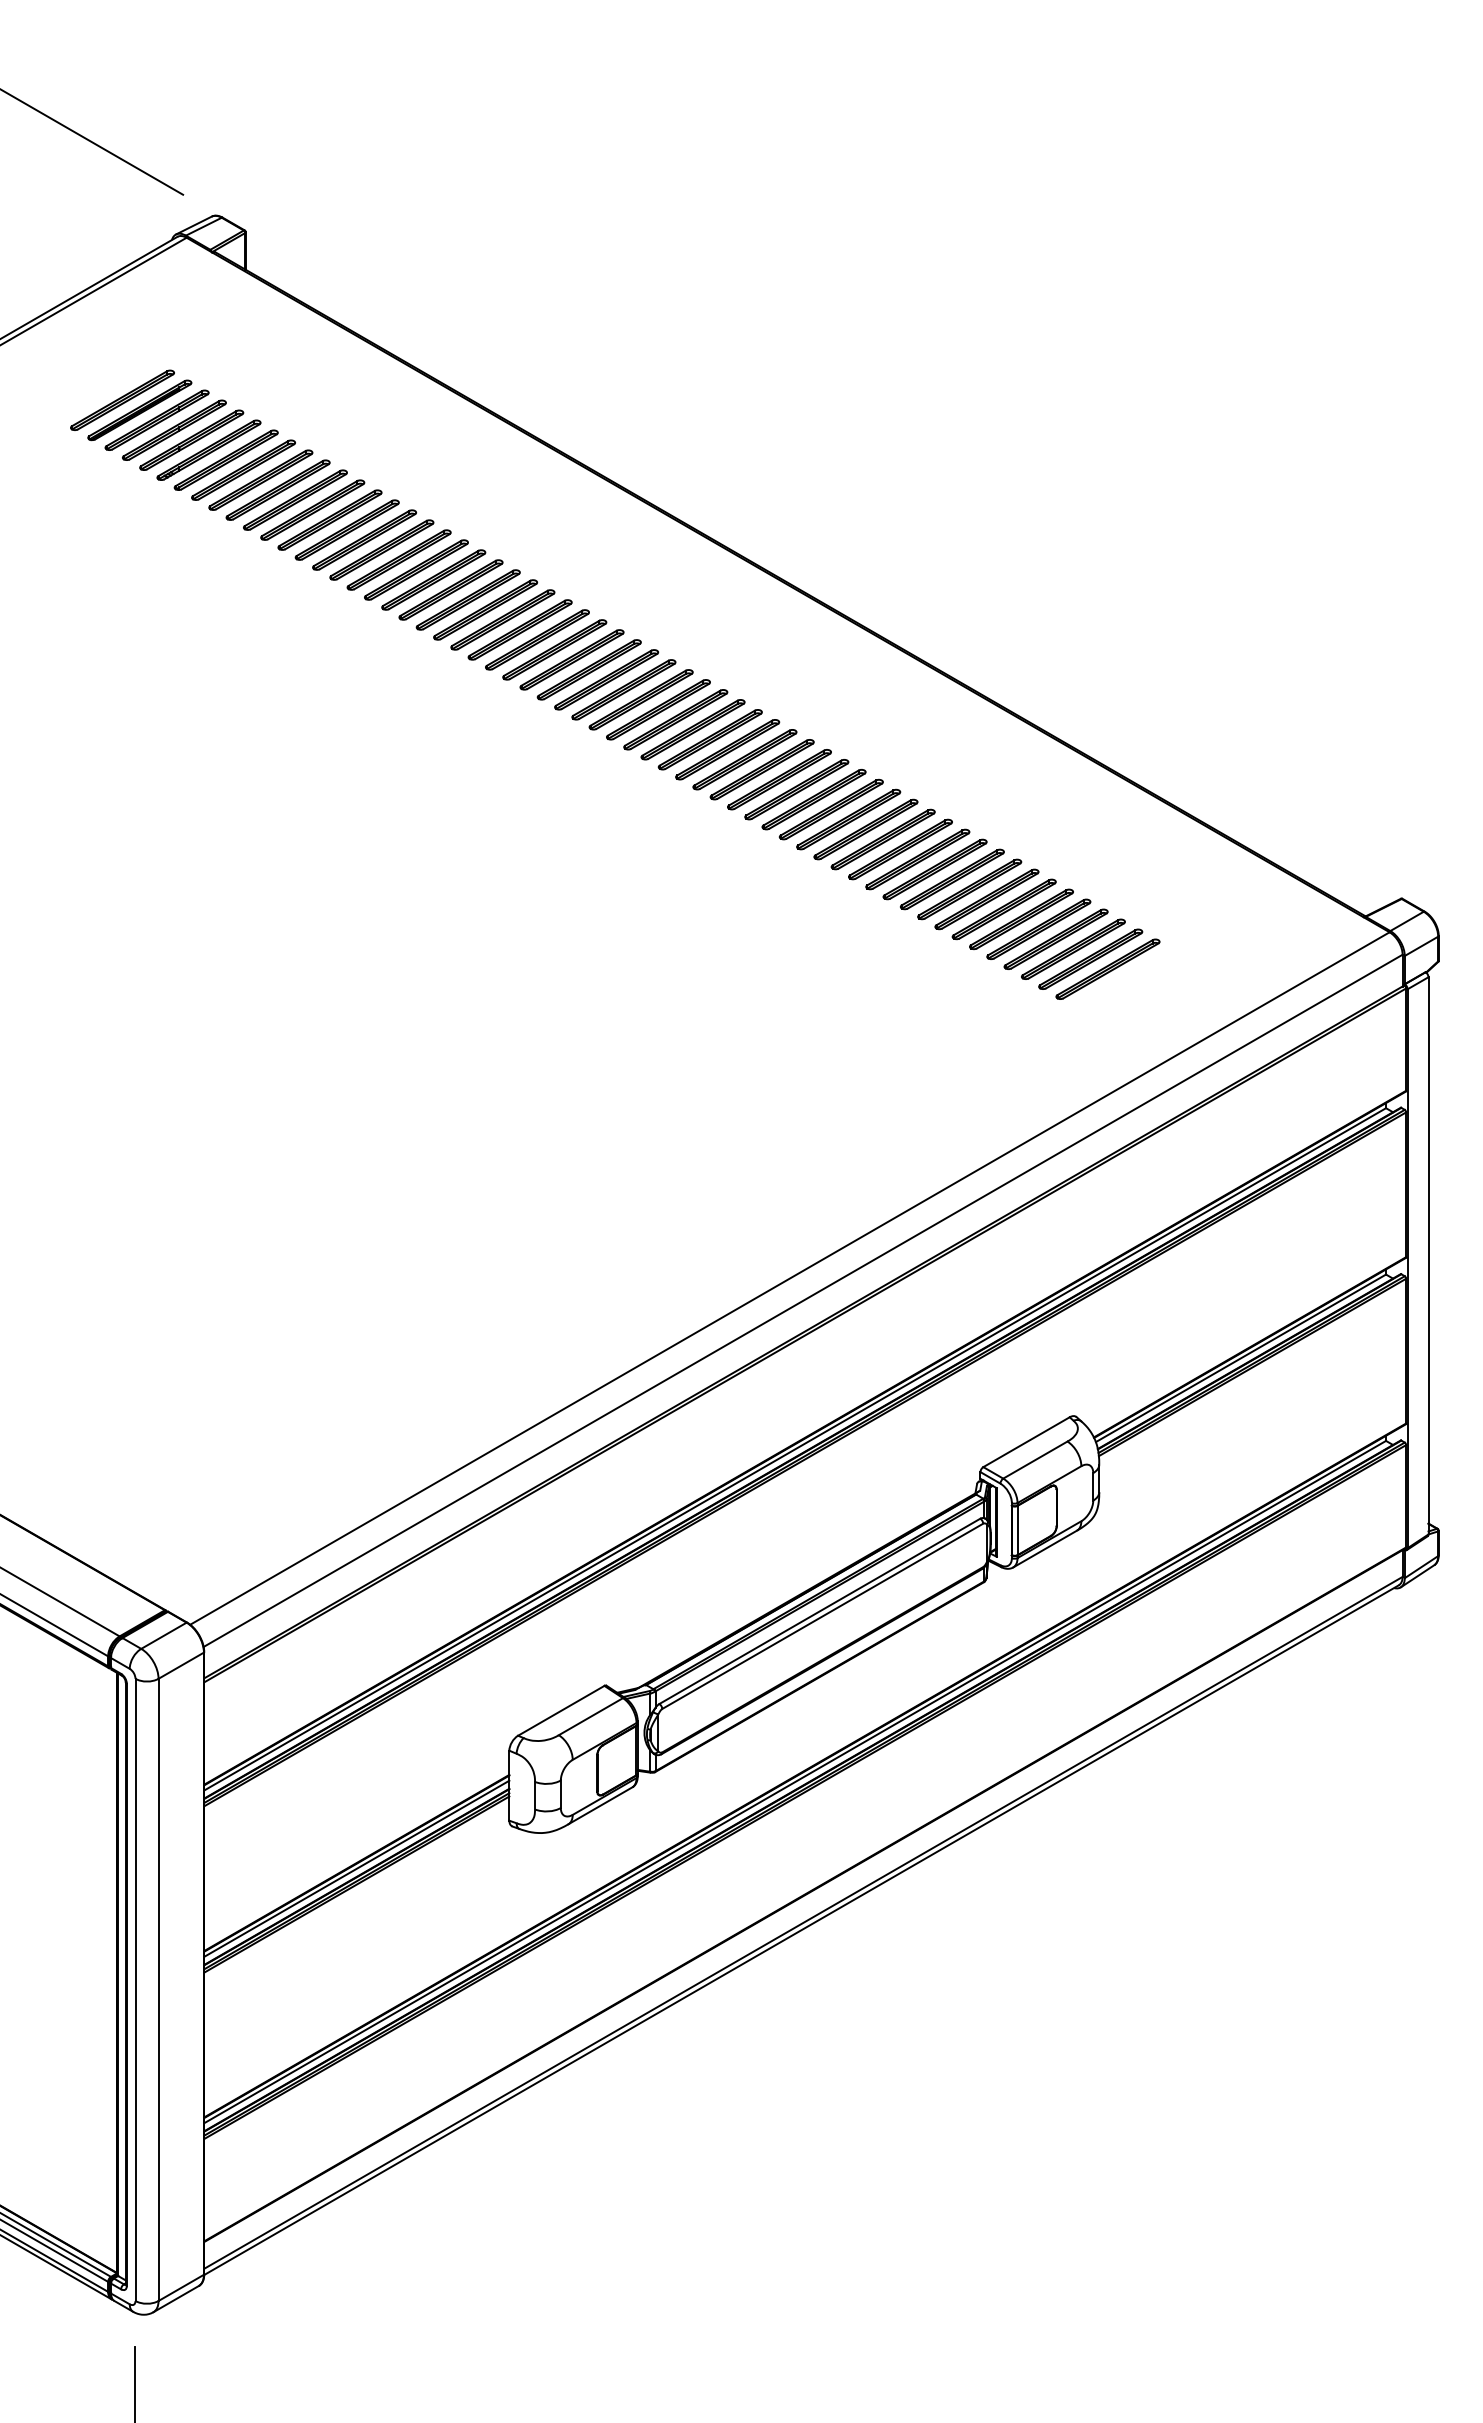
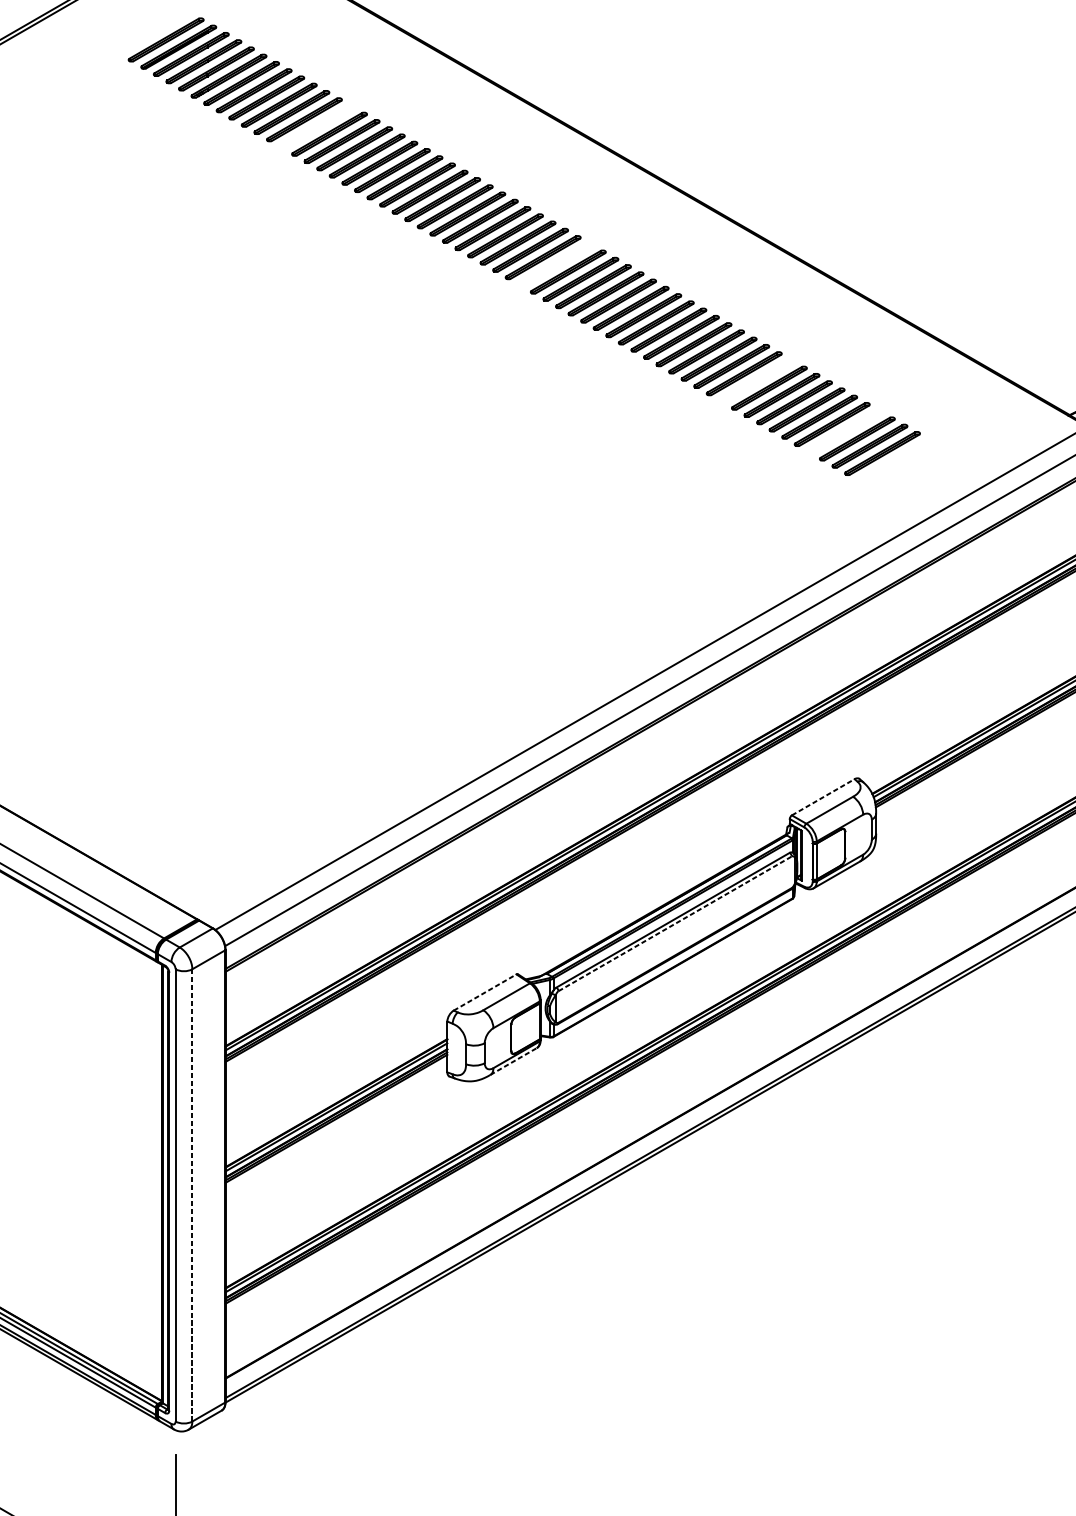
part: (329, 519) -> (316, 126), removed
part: (658, 709) -> (555, 264), removed
part: (934, 869) -> (756, 380), removed
part: (1055, 938) -> (844, 431), removed
line: (1026, 1442) -> (823, 797), solid -> dashed
line: (823, 1616) -> (675, 923), solid -> dashed
line: (561, 1710) -> (485, 992), solid -> dashed
line: (600, 1805) -> (513, 1061), solid -> dashed
line: (158, 1989) -> (192, 1195), solid -> dashed

